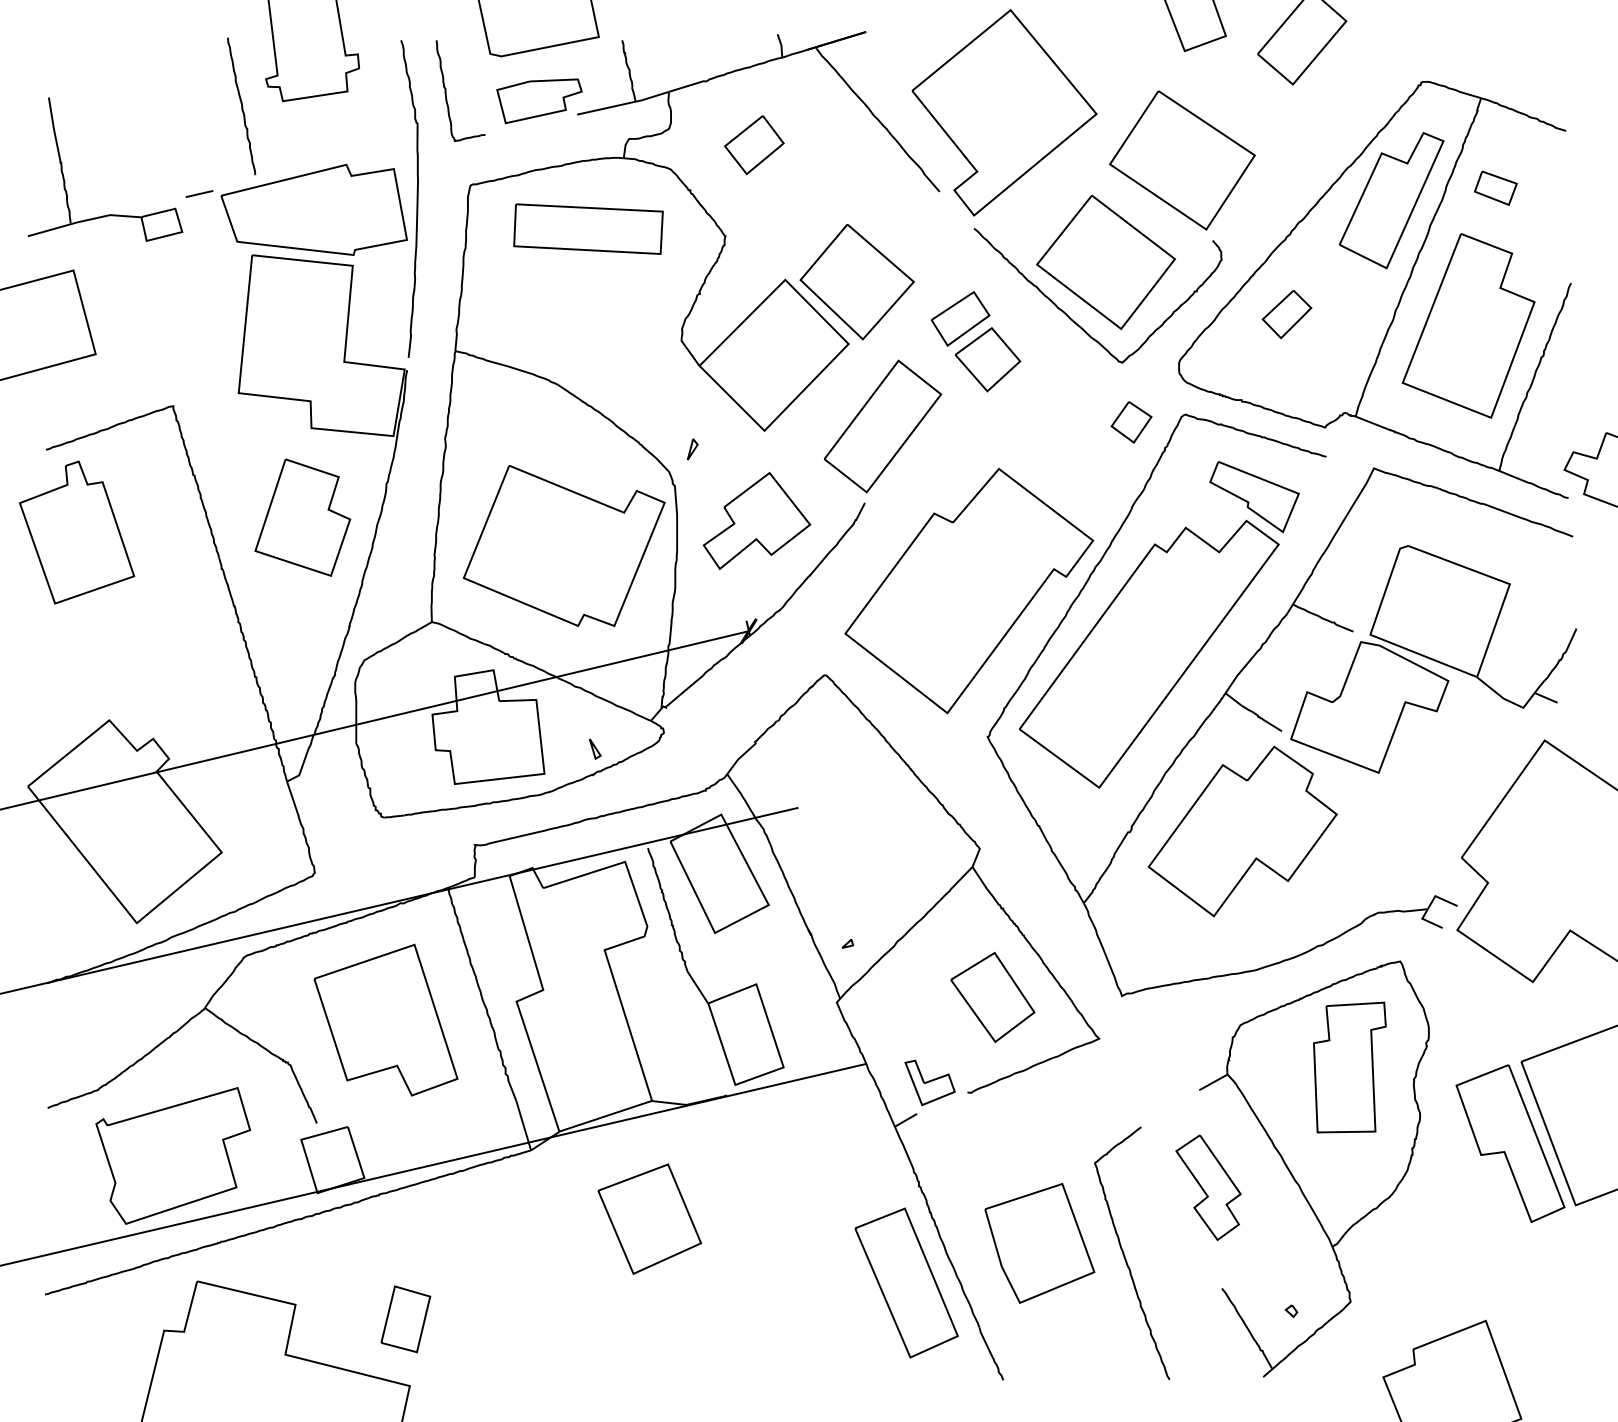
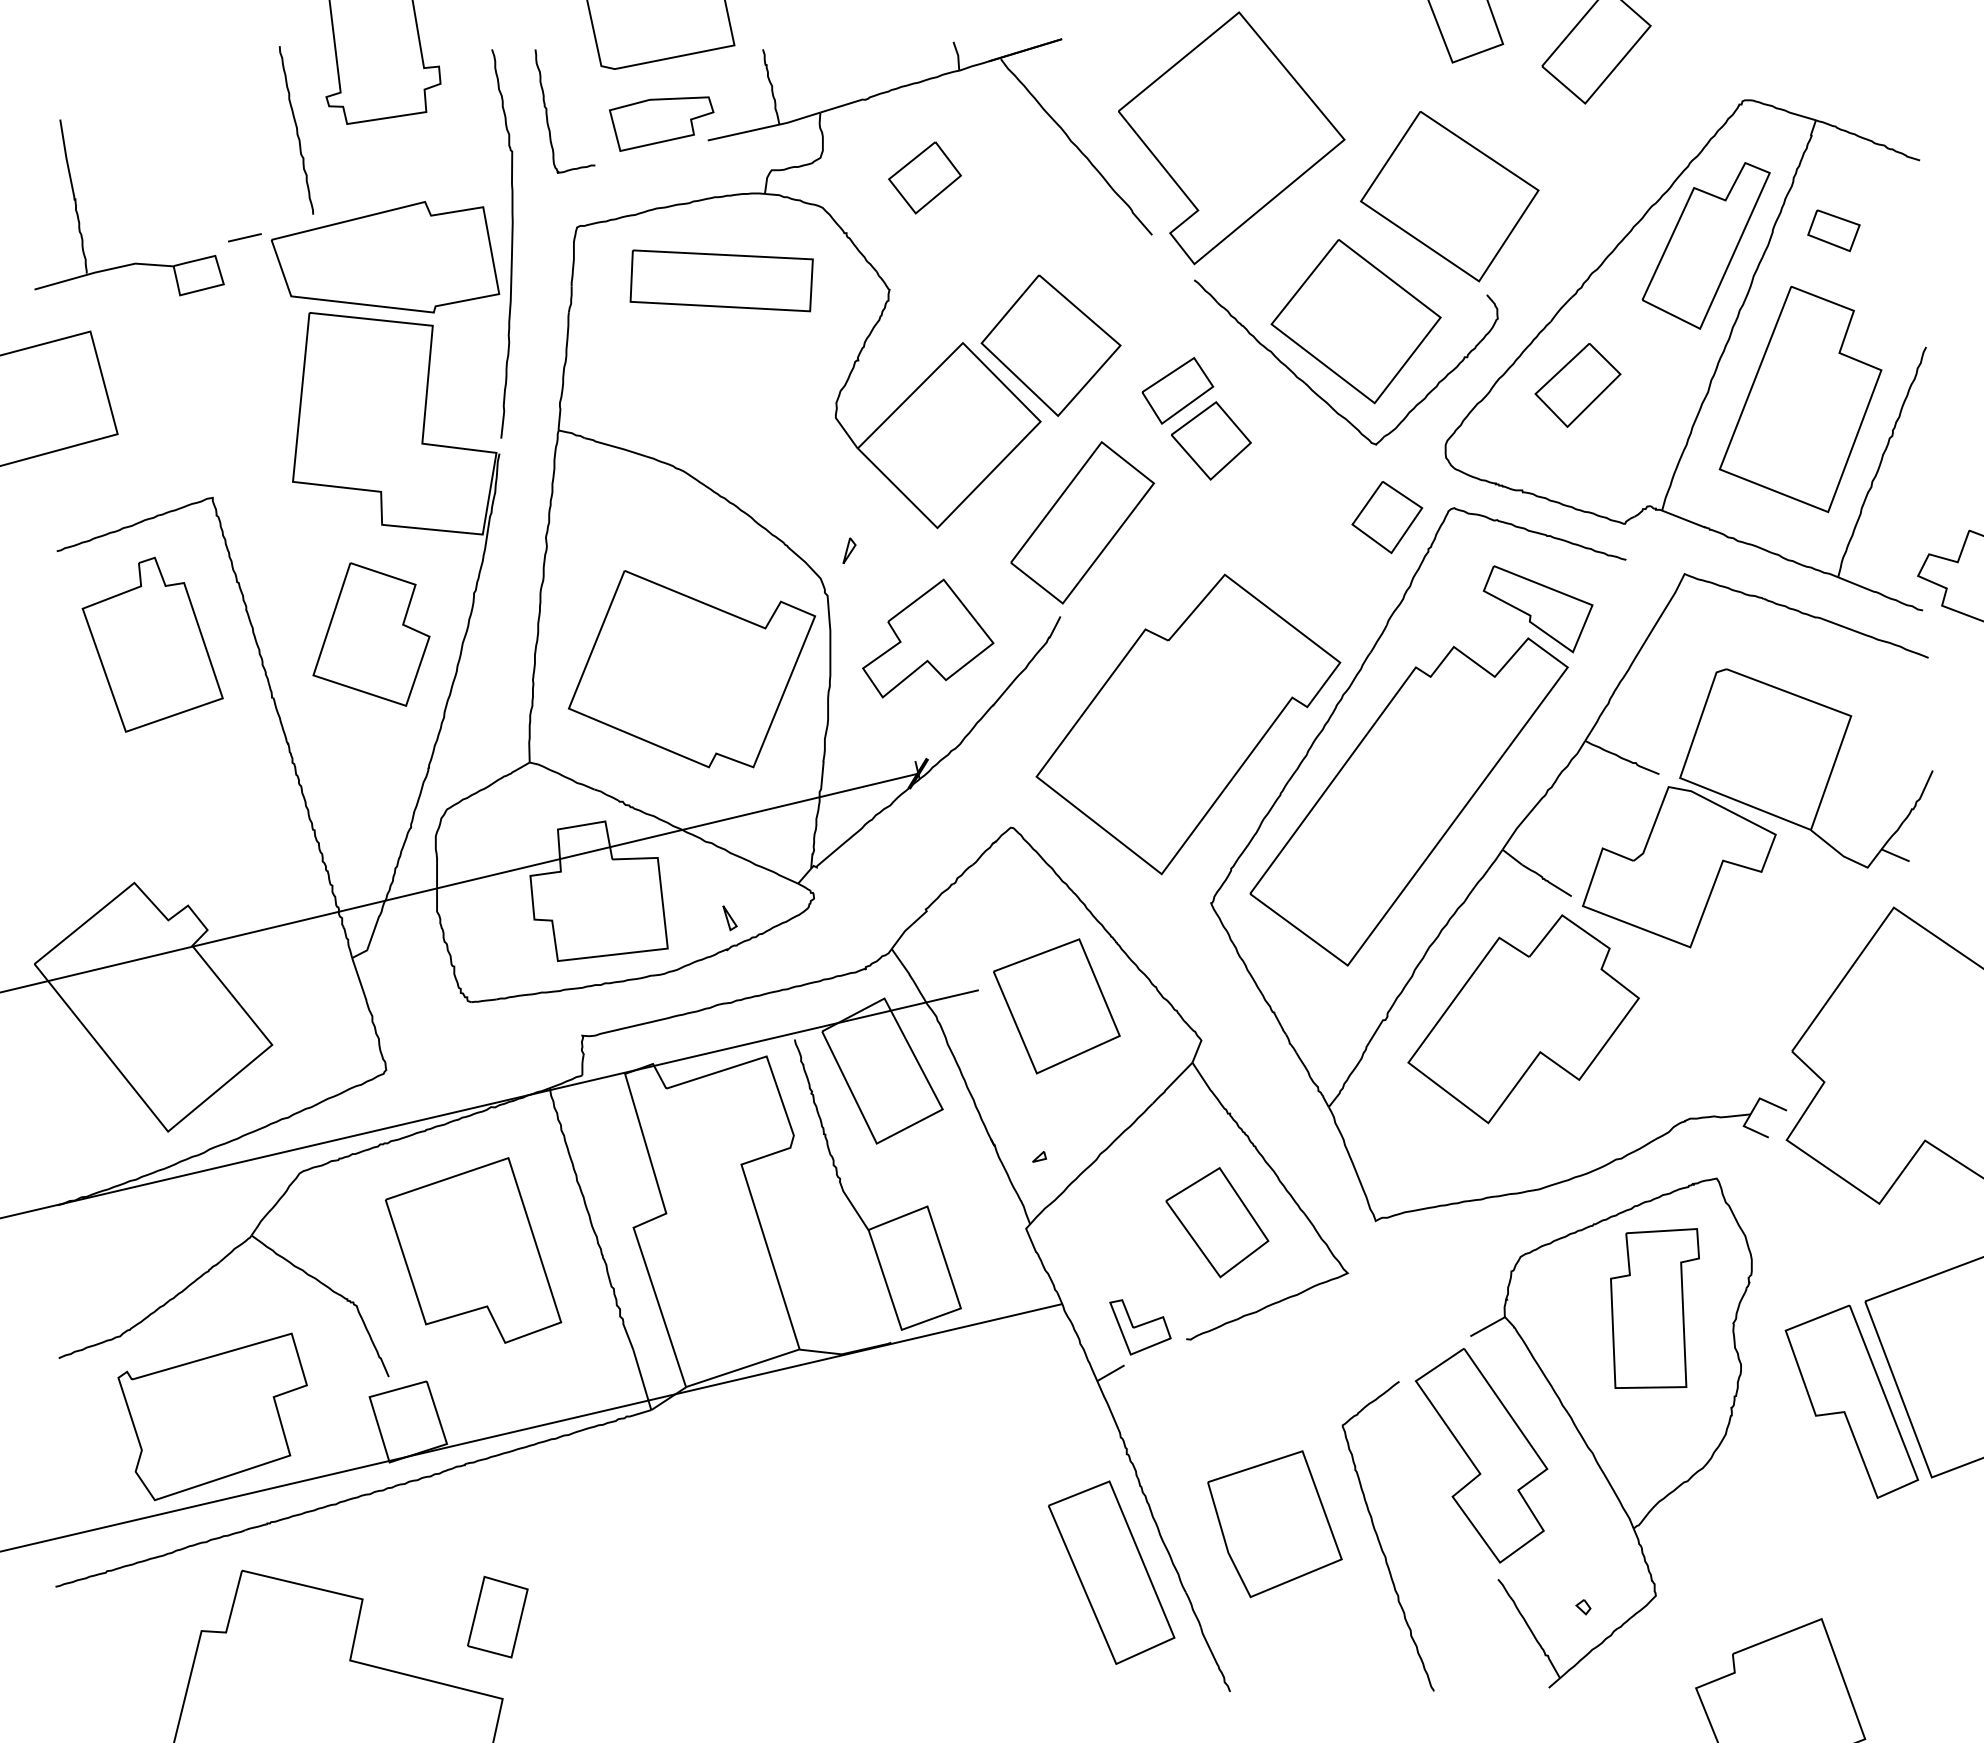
part: (1286, 314) -> (1577, 385), size x1.43
part: (1131, 422) -> (1387, 517), size x1.43
part: (76, 532) -> (152, 644), moved
part: (1208, 1187) -> (1481, 1455), size x1.67
part: (649, 1219) -> (1056, 1006), moved

